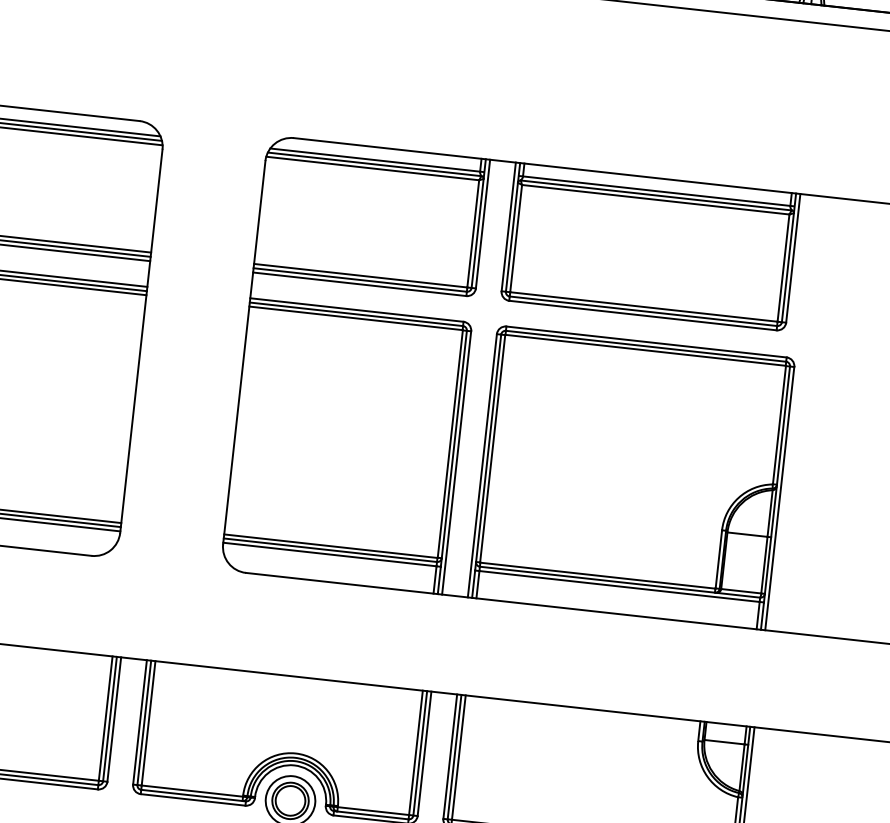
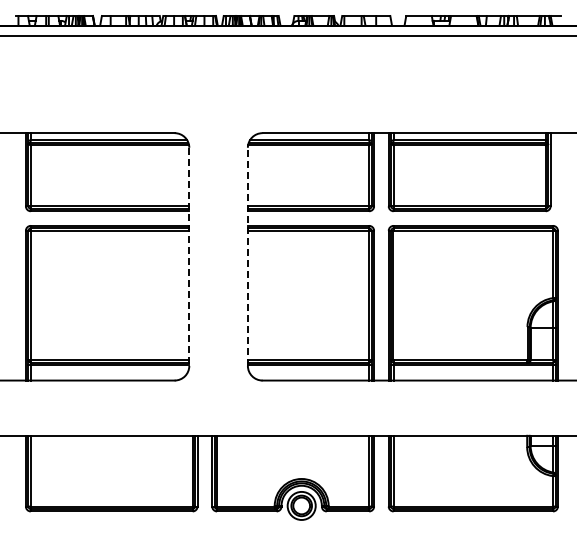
line: (141, 342) -> (189, 257), solid -> dashed
line: (243, 351) -> (247, 256), solid -> dashed

